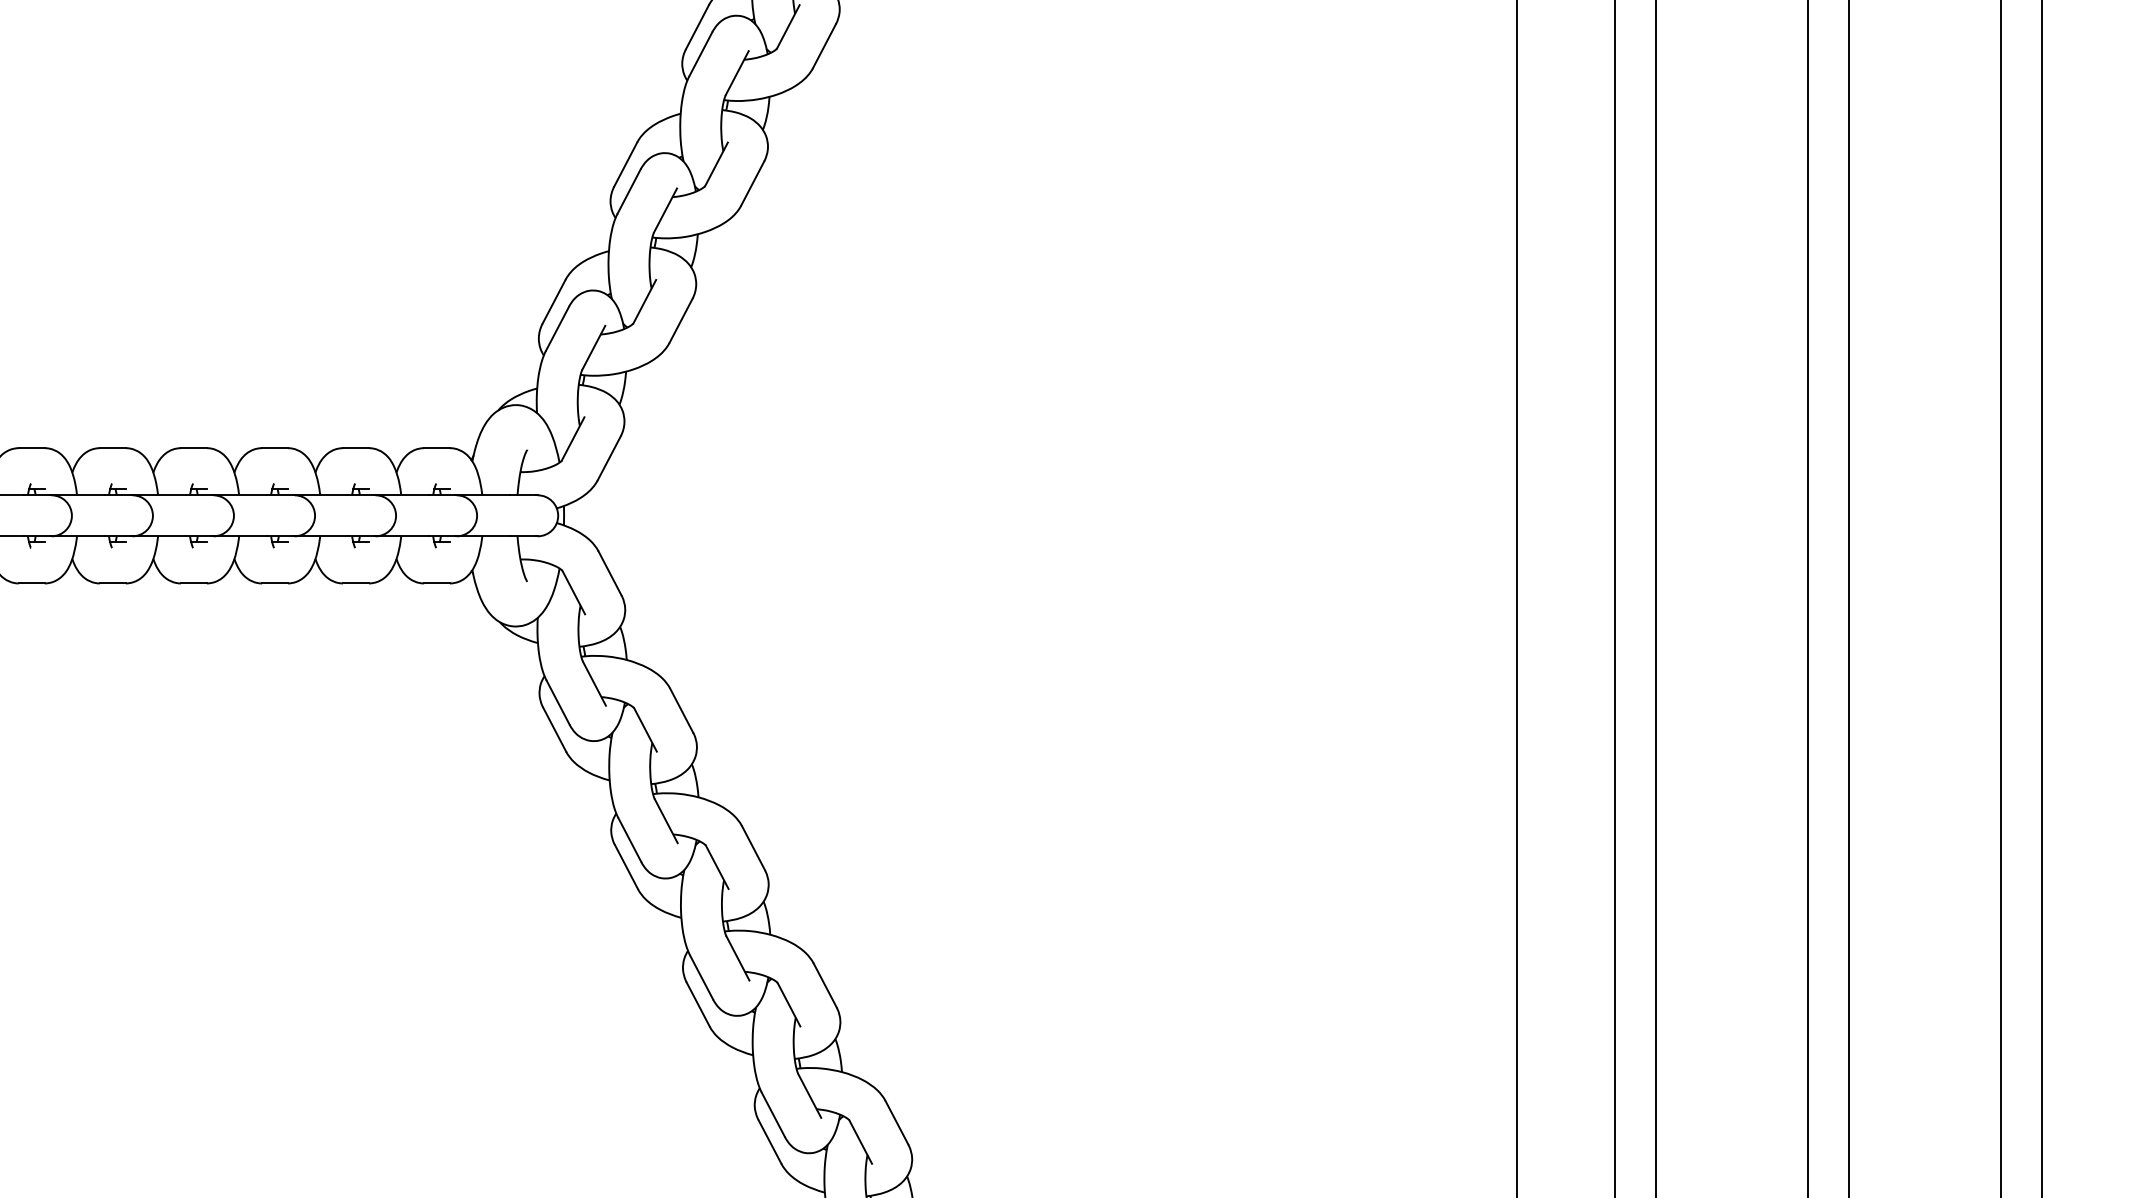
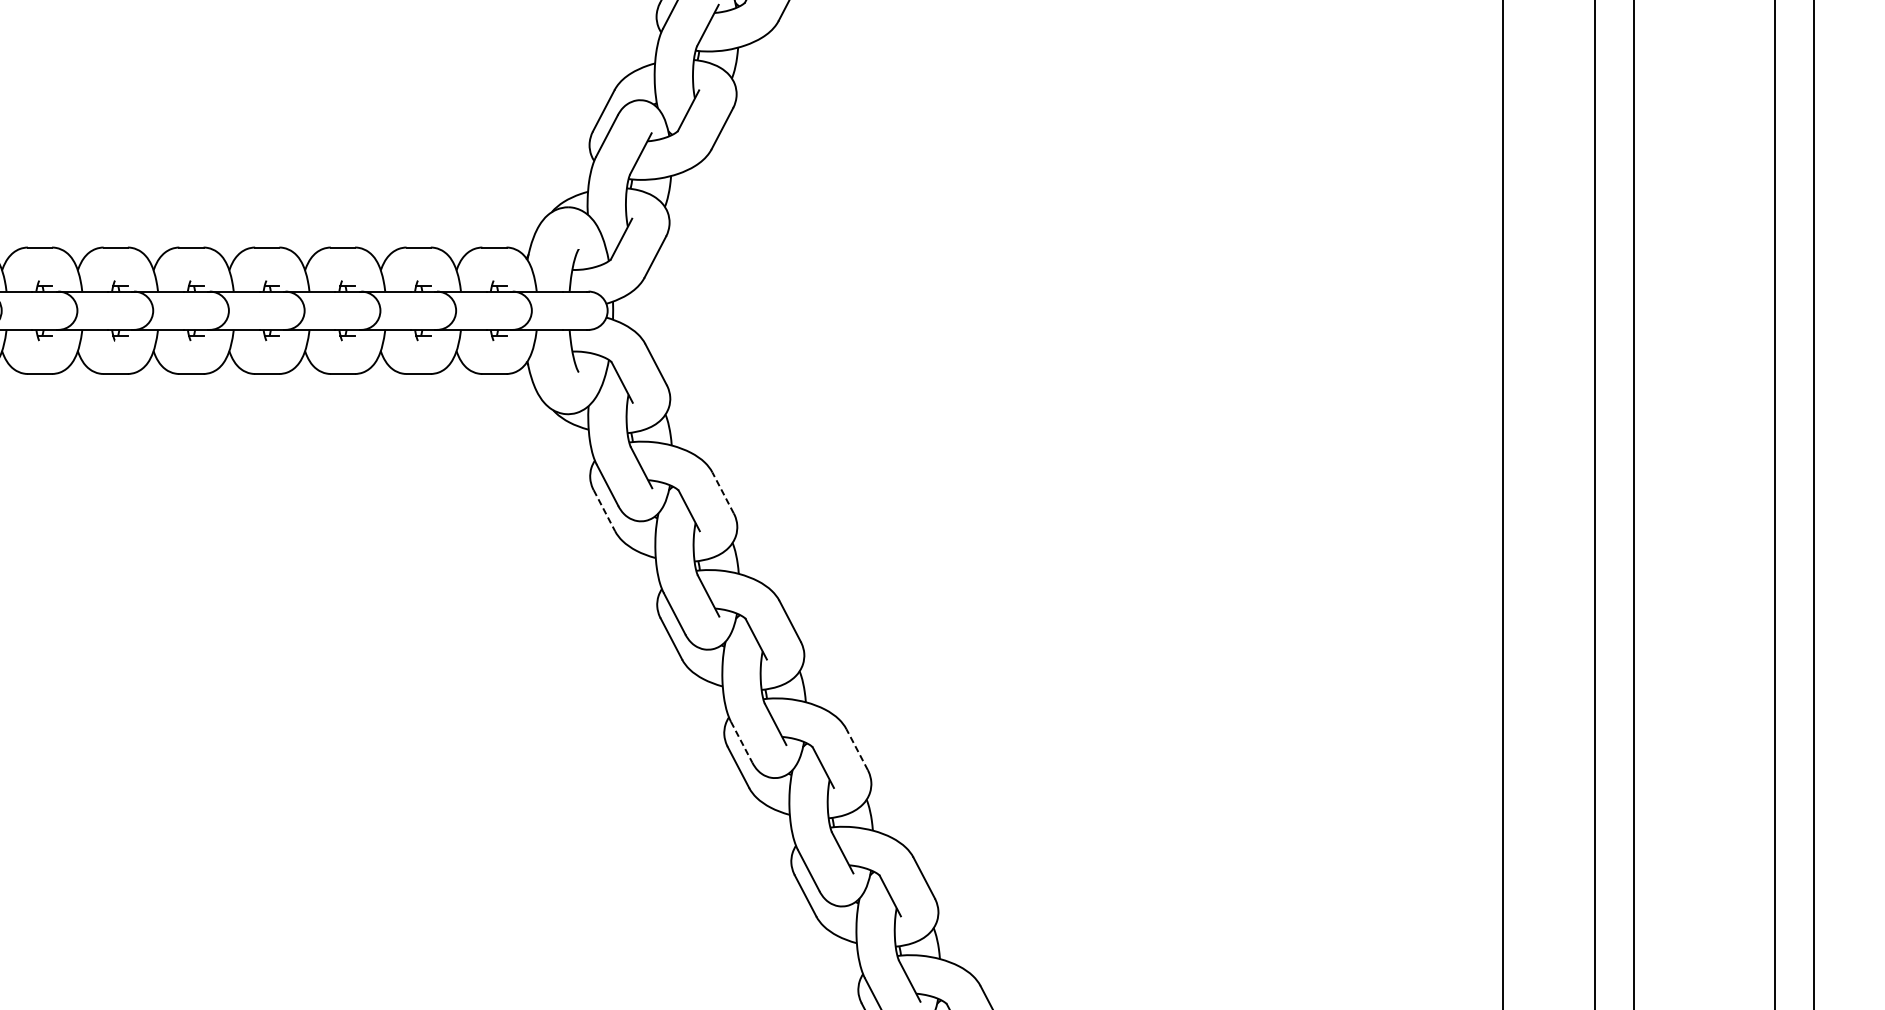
line: (681, 710) -> (722, 492), solid -> dashed
line: (554, 729) -> (604, 510), solid -> dashed
line: (701, 977) -> (741, 742), solid -> dashed
line: (825, 985) -> (857, 749), solid -> dashed

